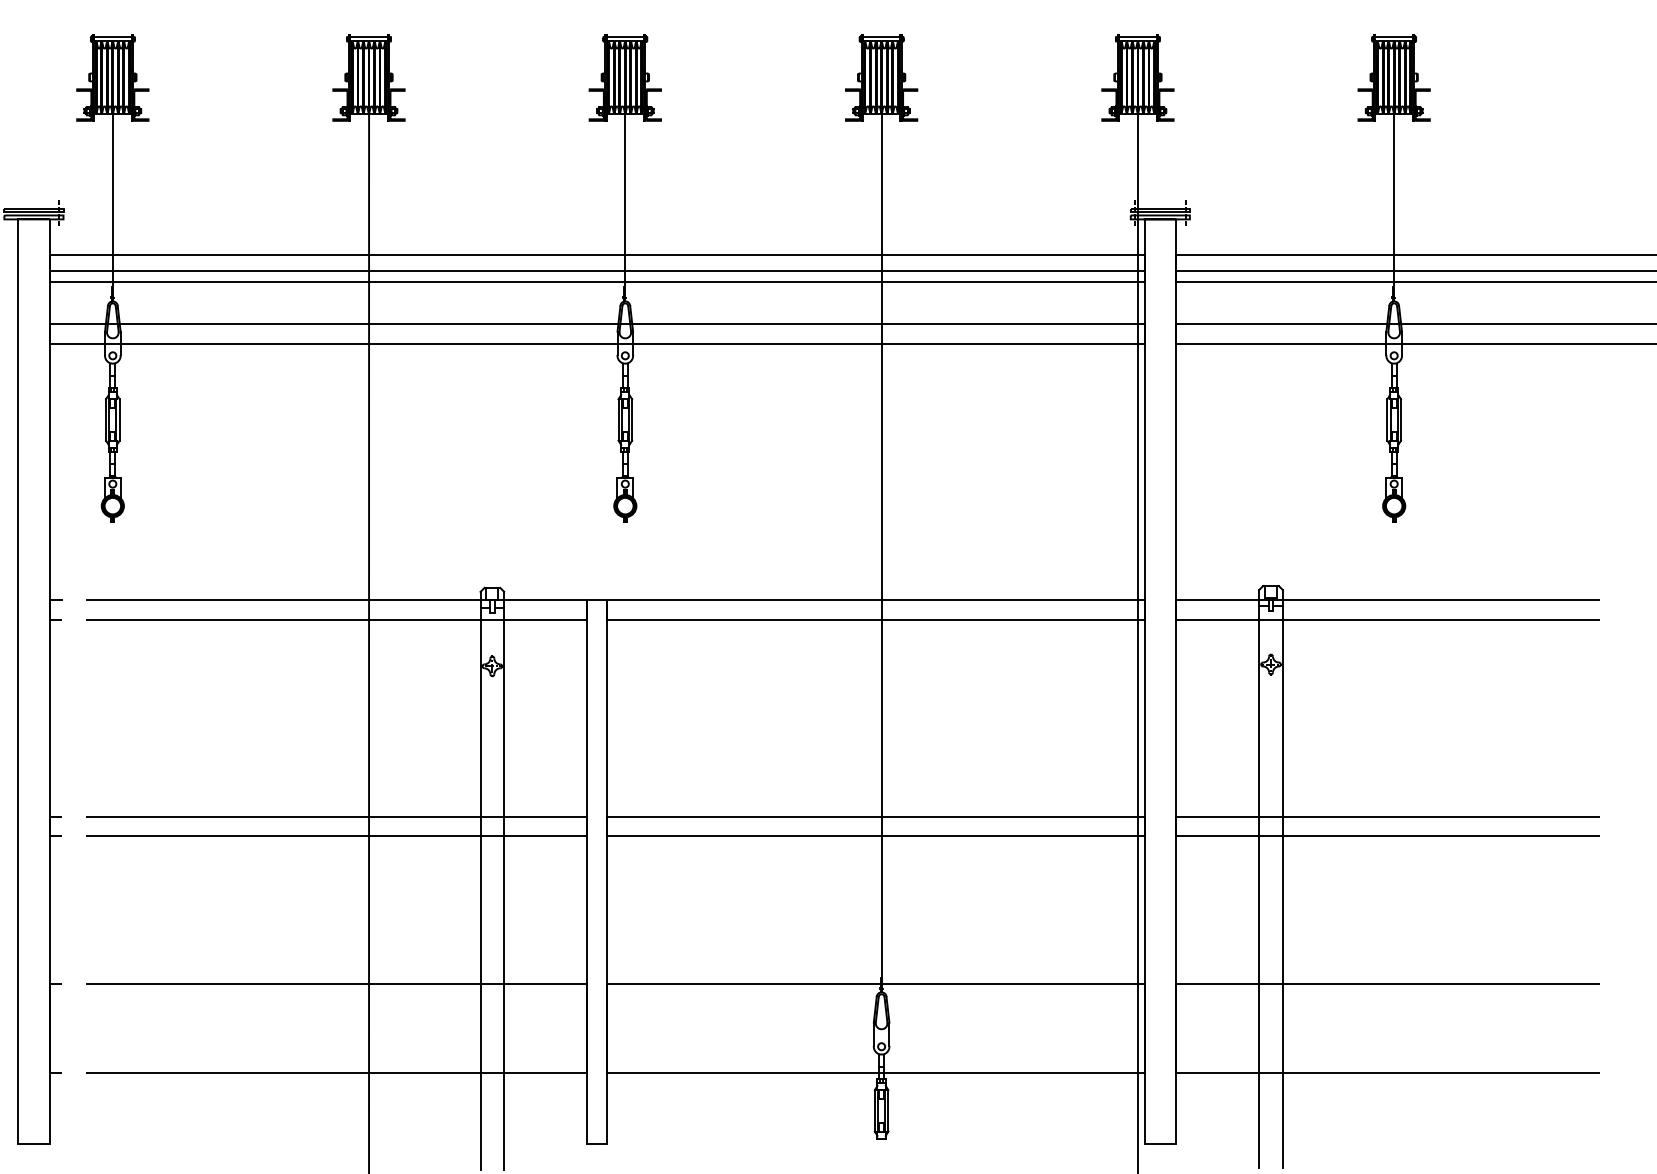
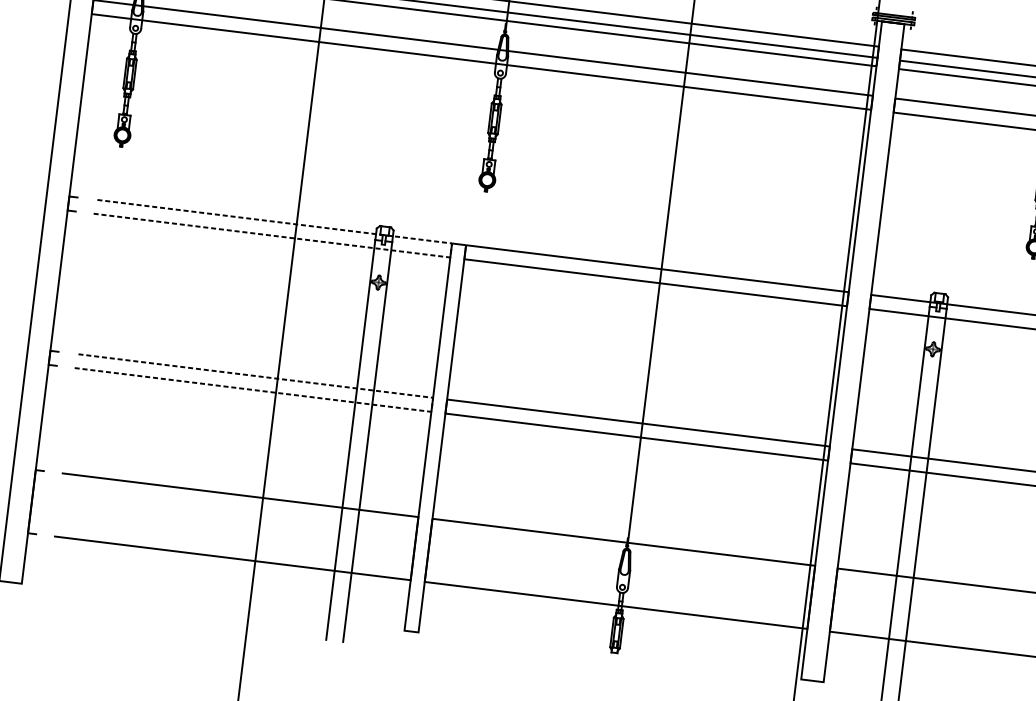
line: (587, 609) -> (451, 250), solid -> dashed
line: (587, 826) -> (432, 404), solid -> dashed

